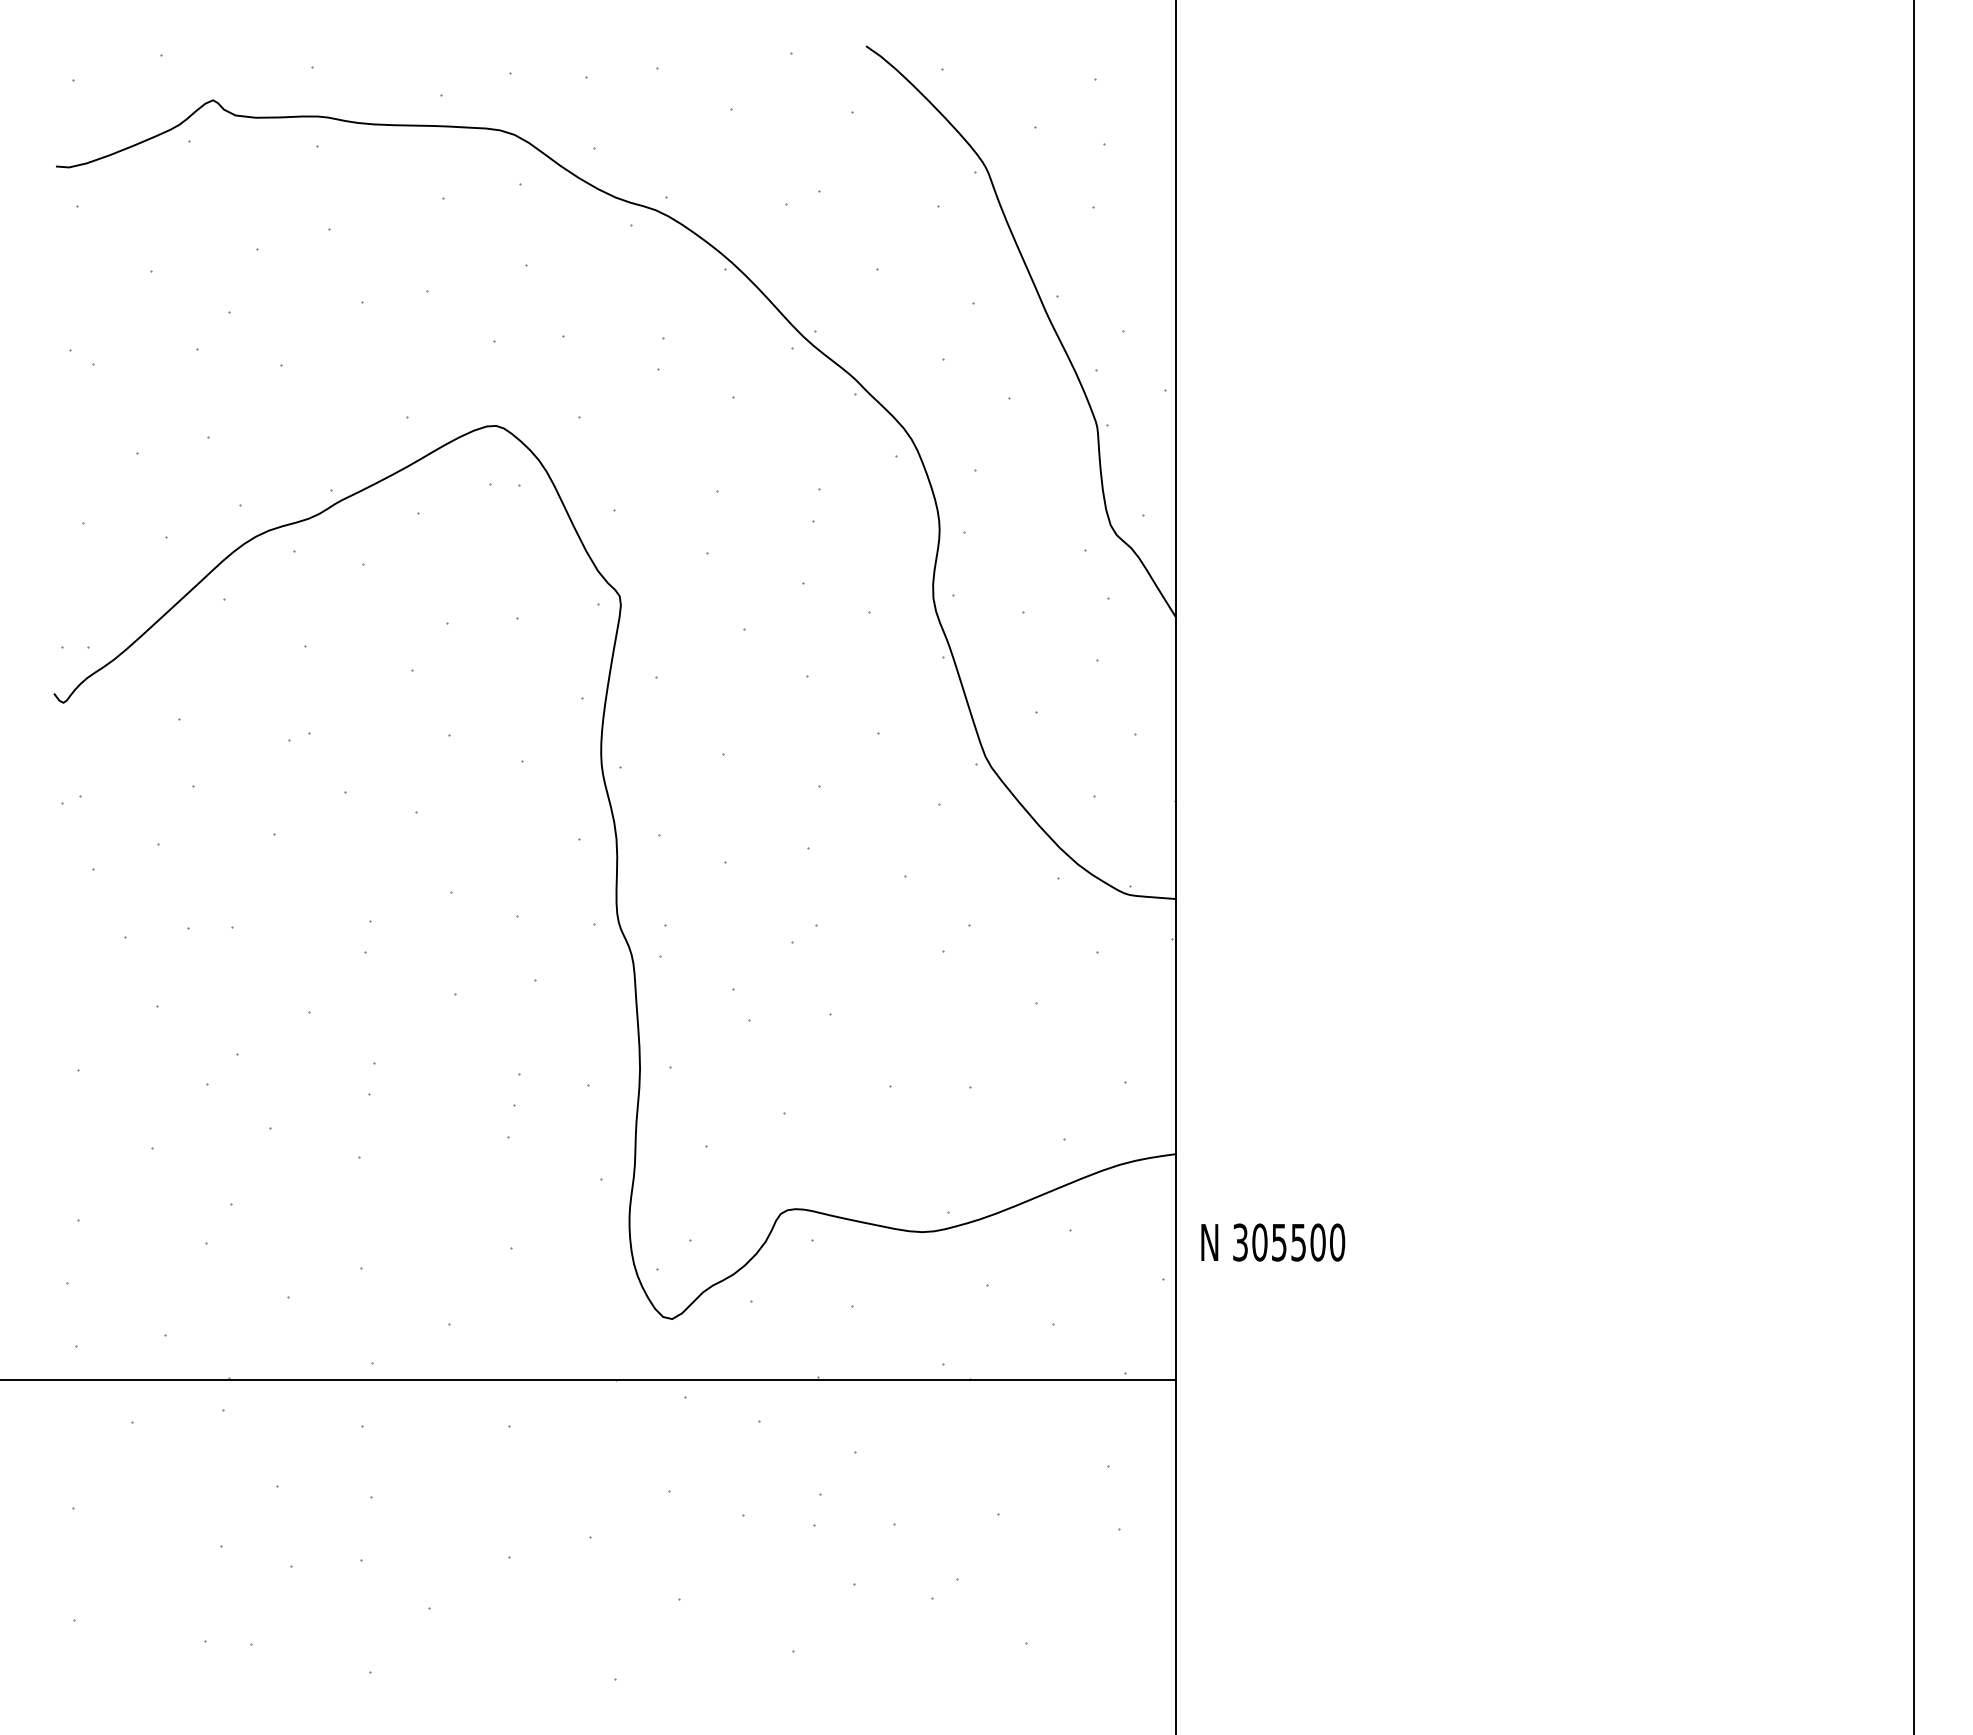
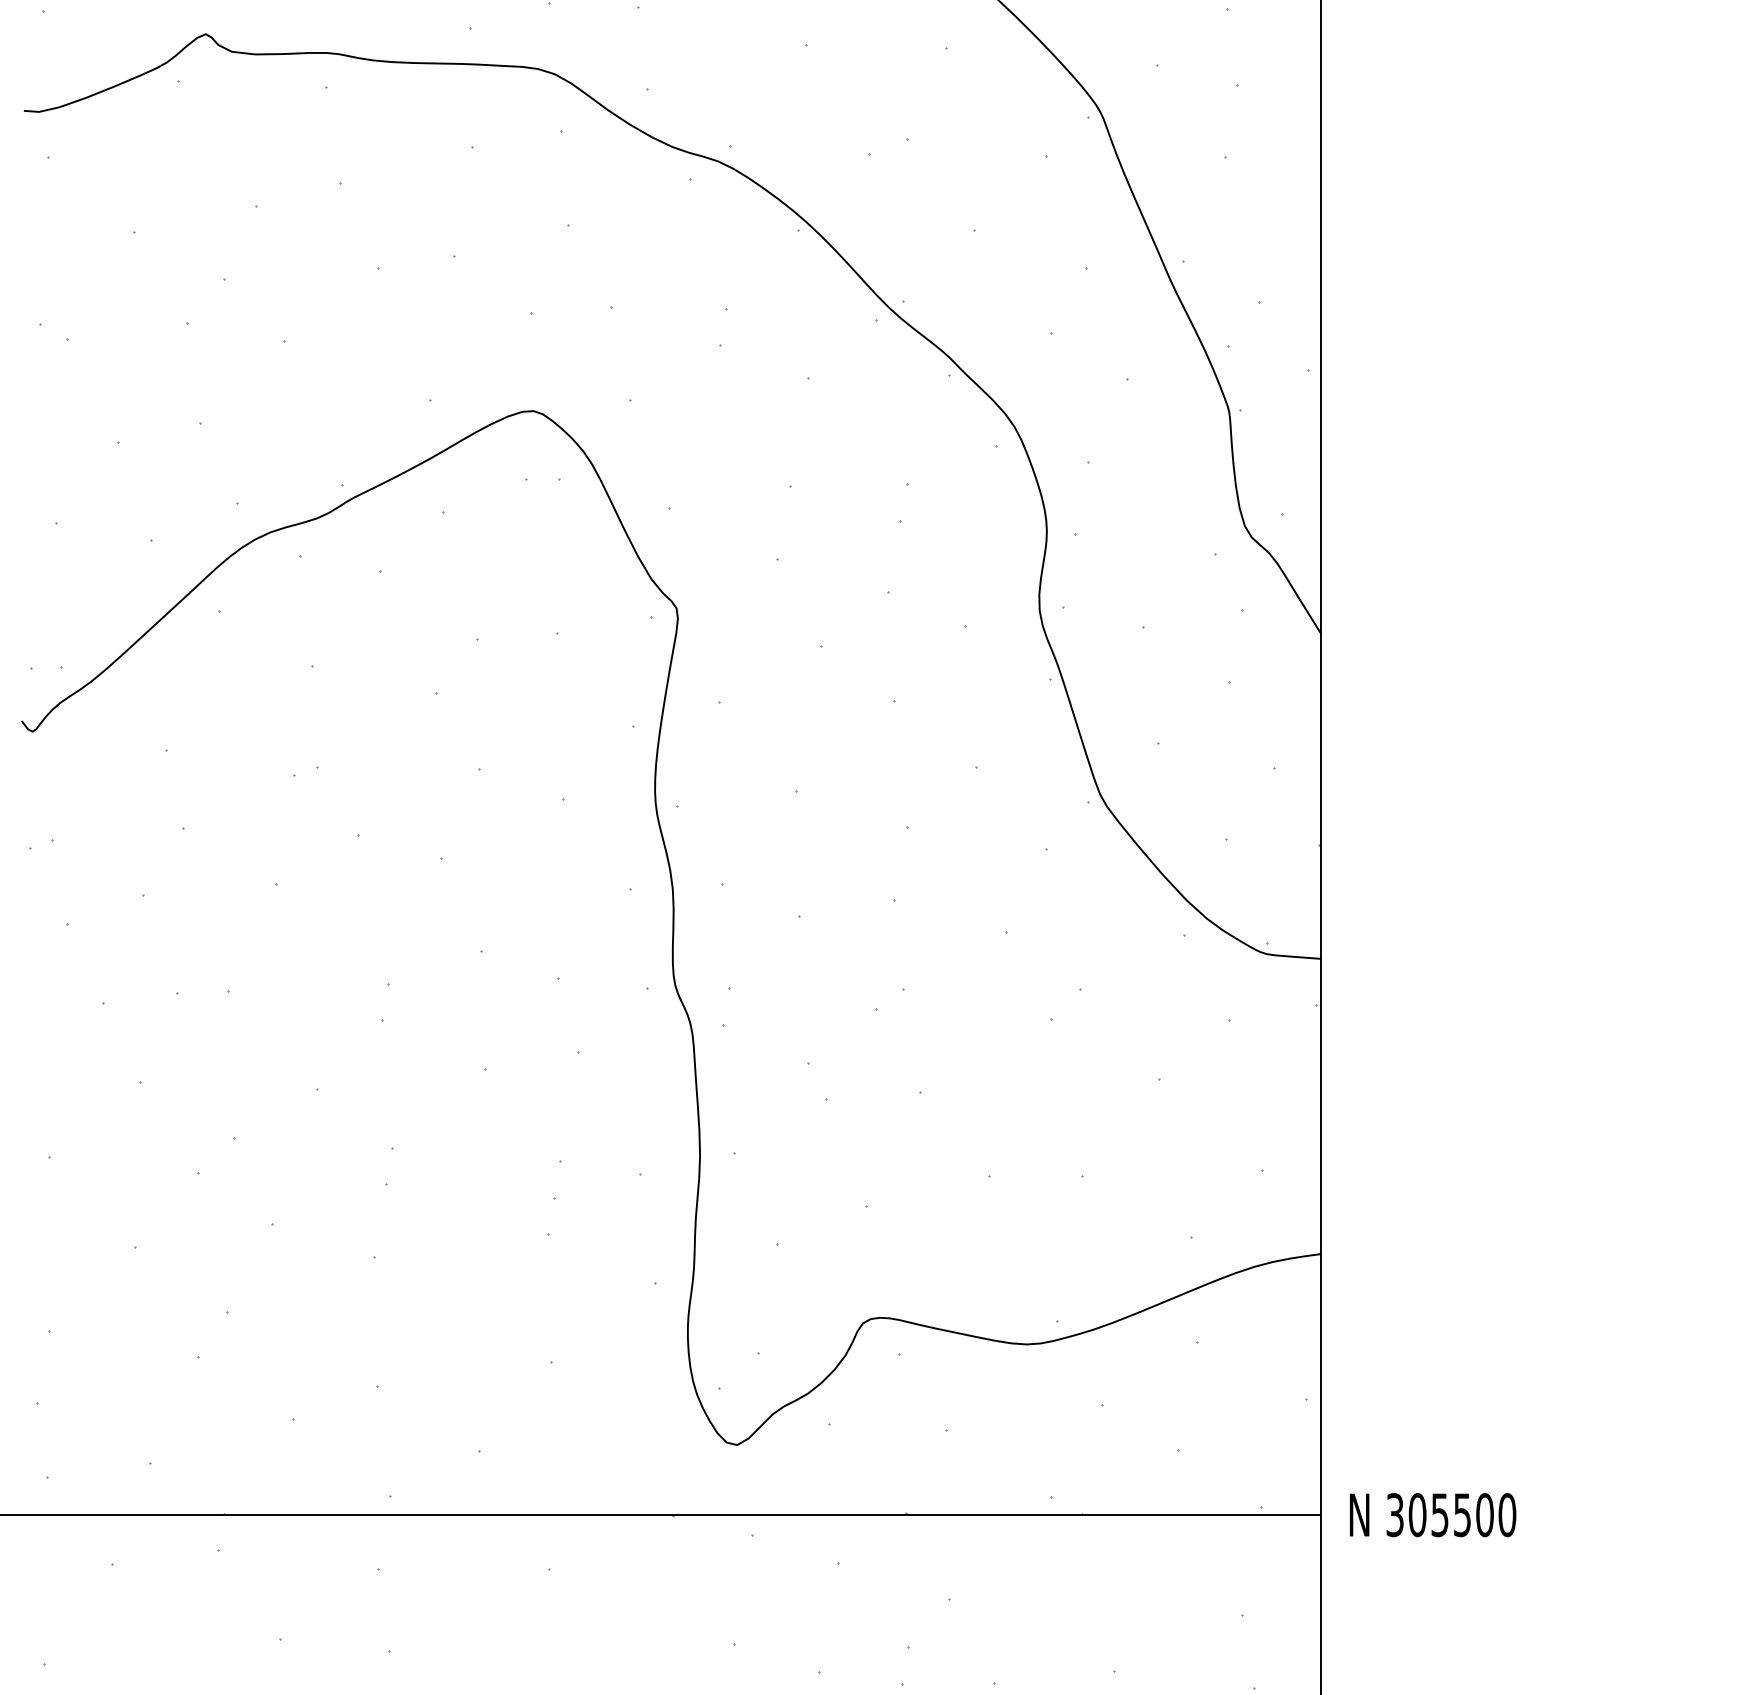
text: (1273, 1242) -> (1433, 1515), moved

